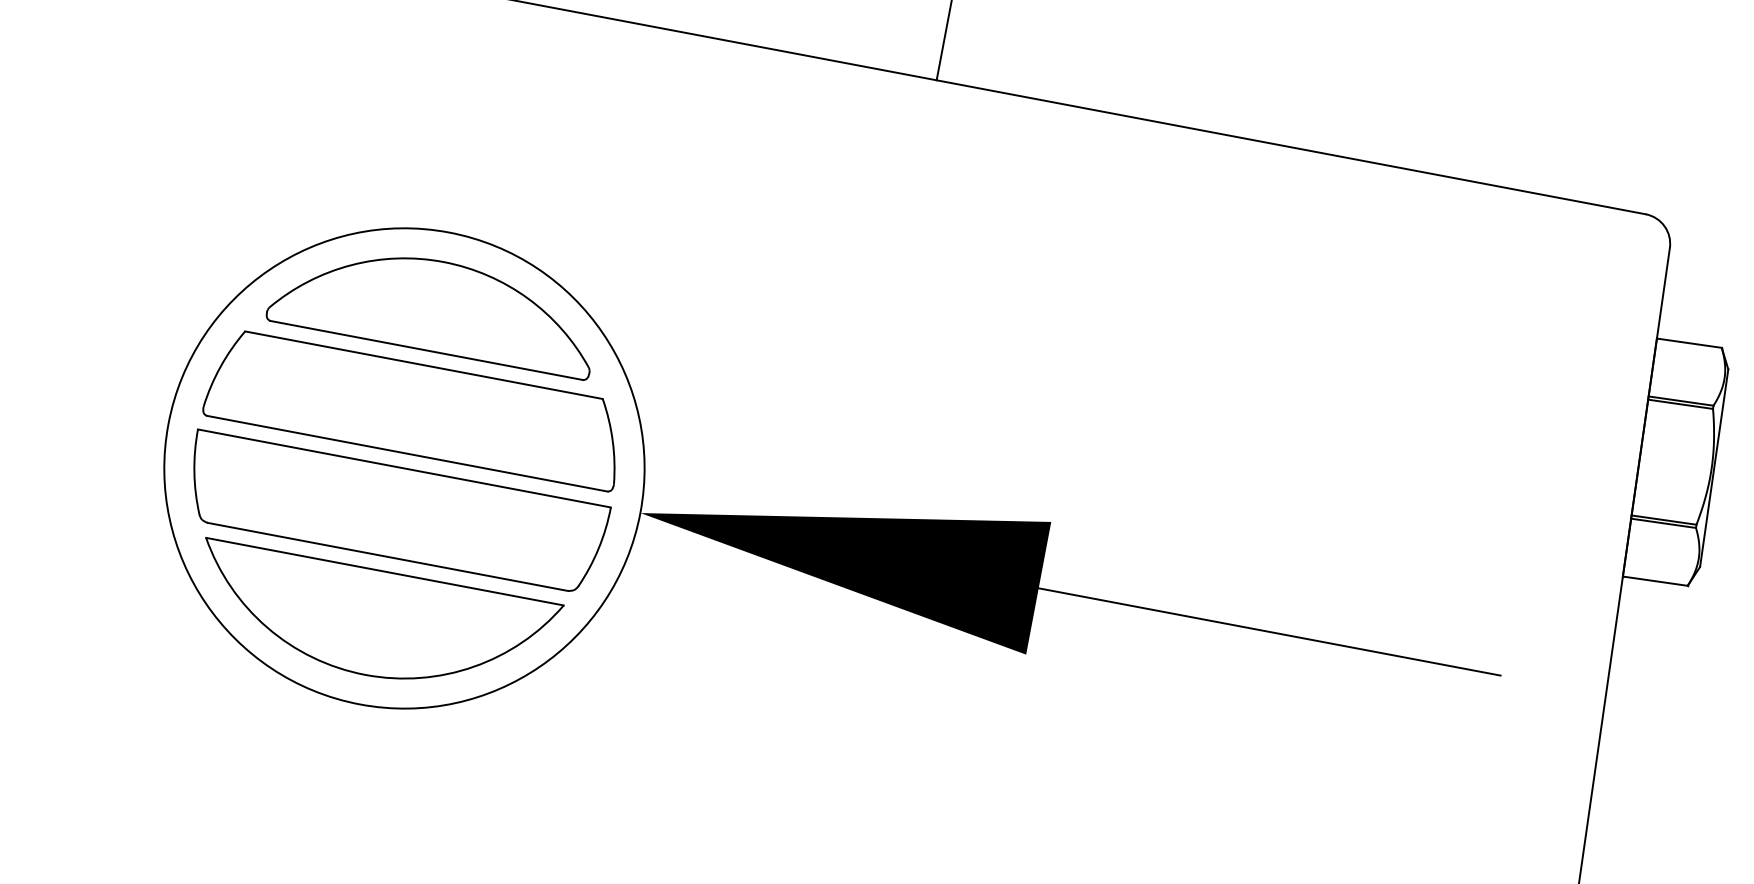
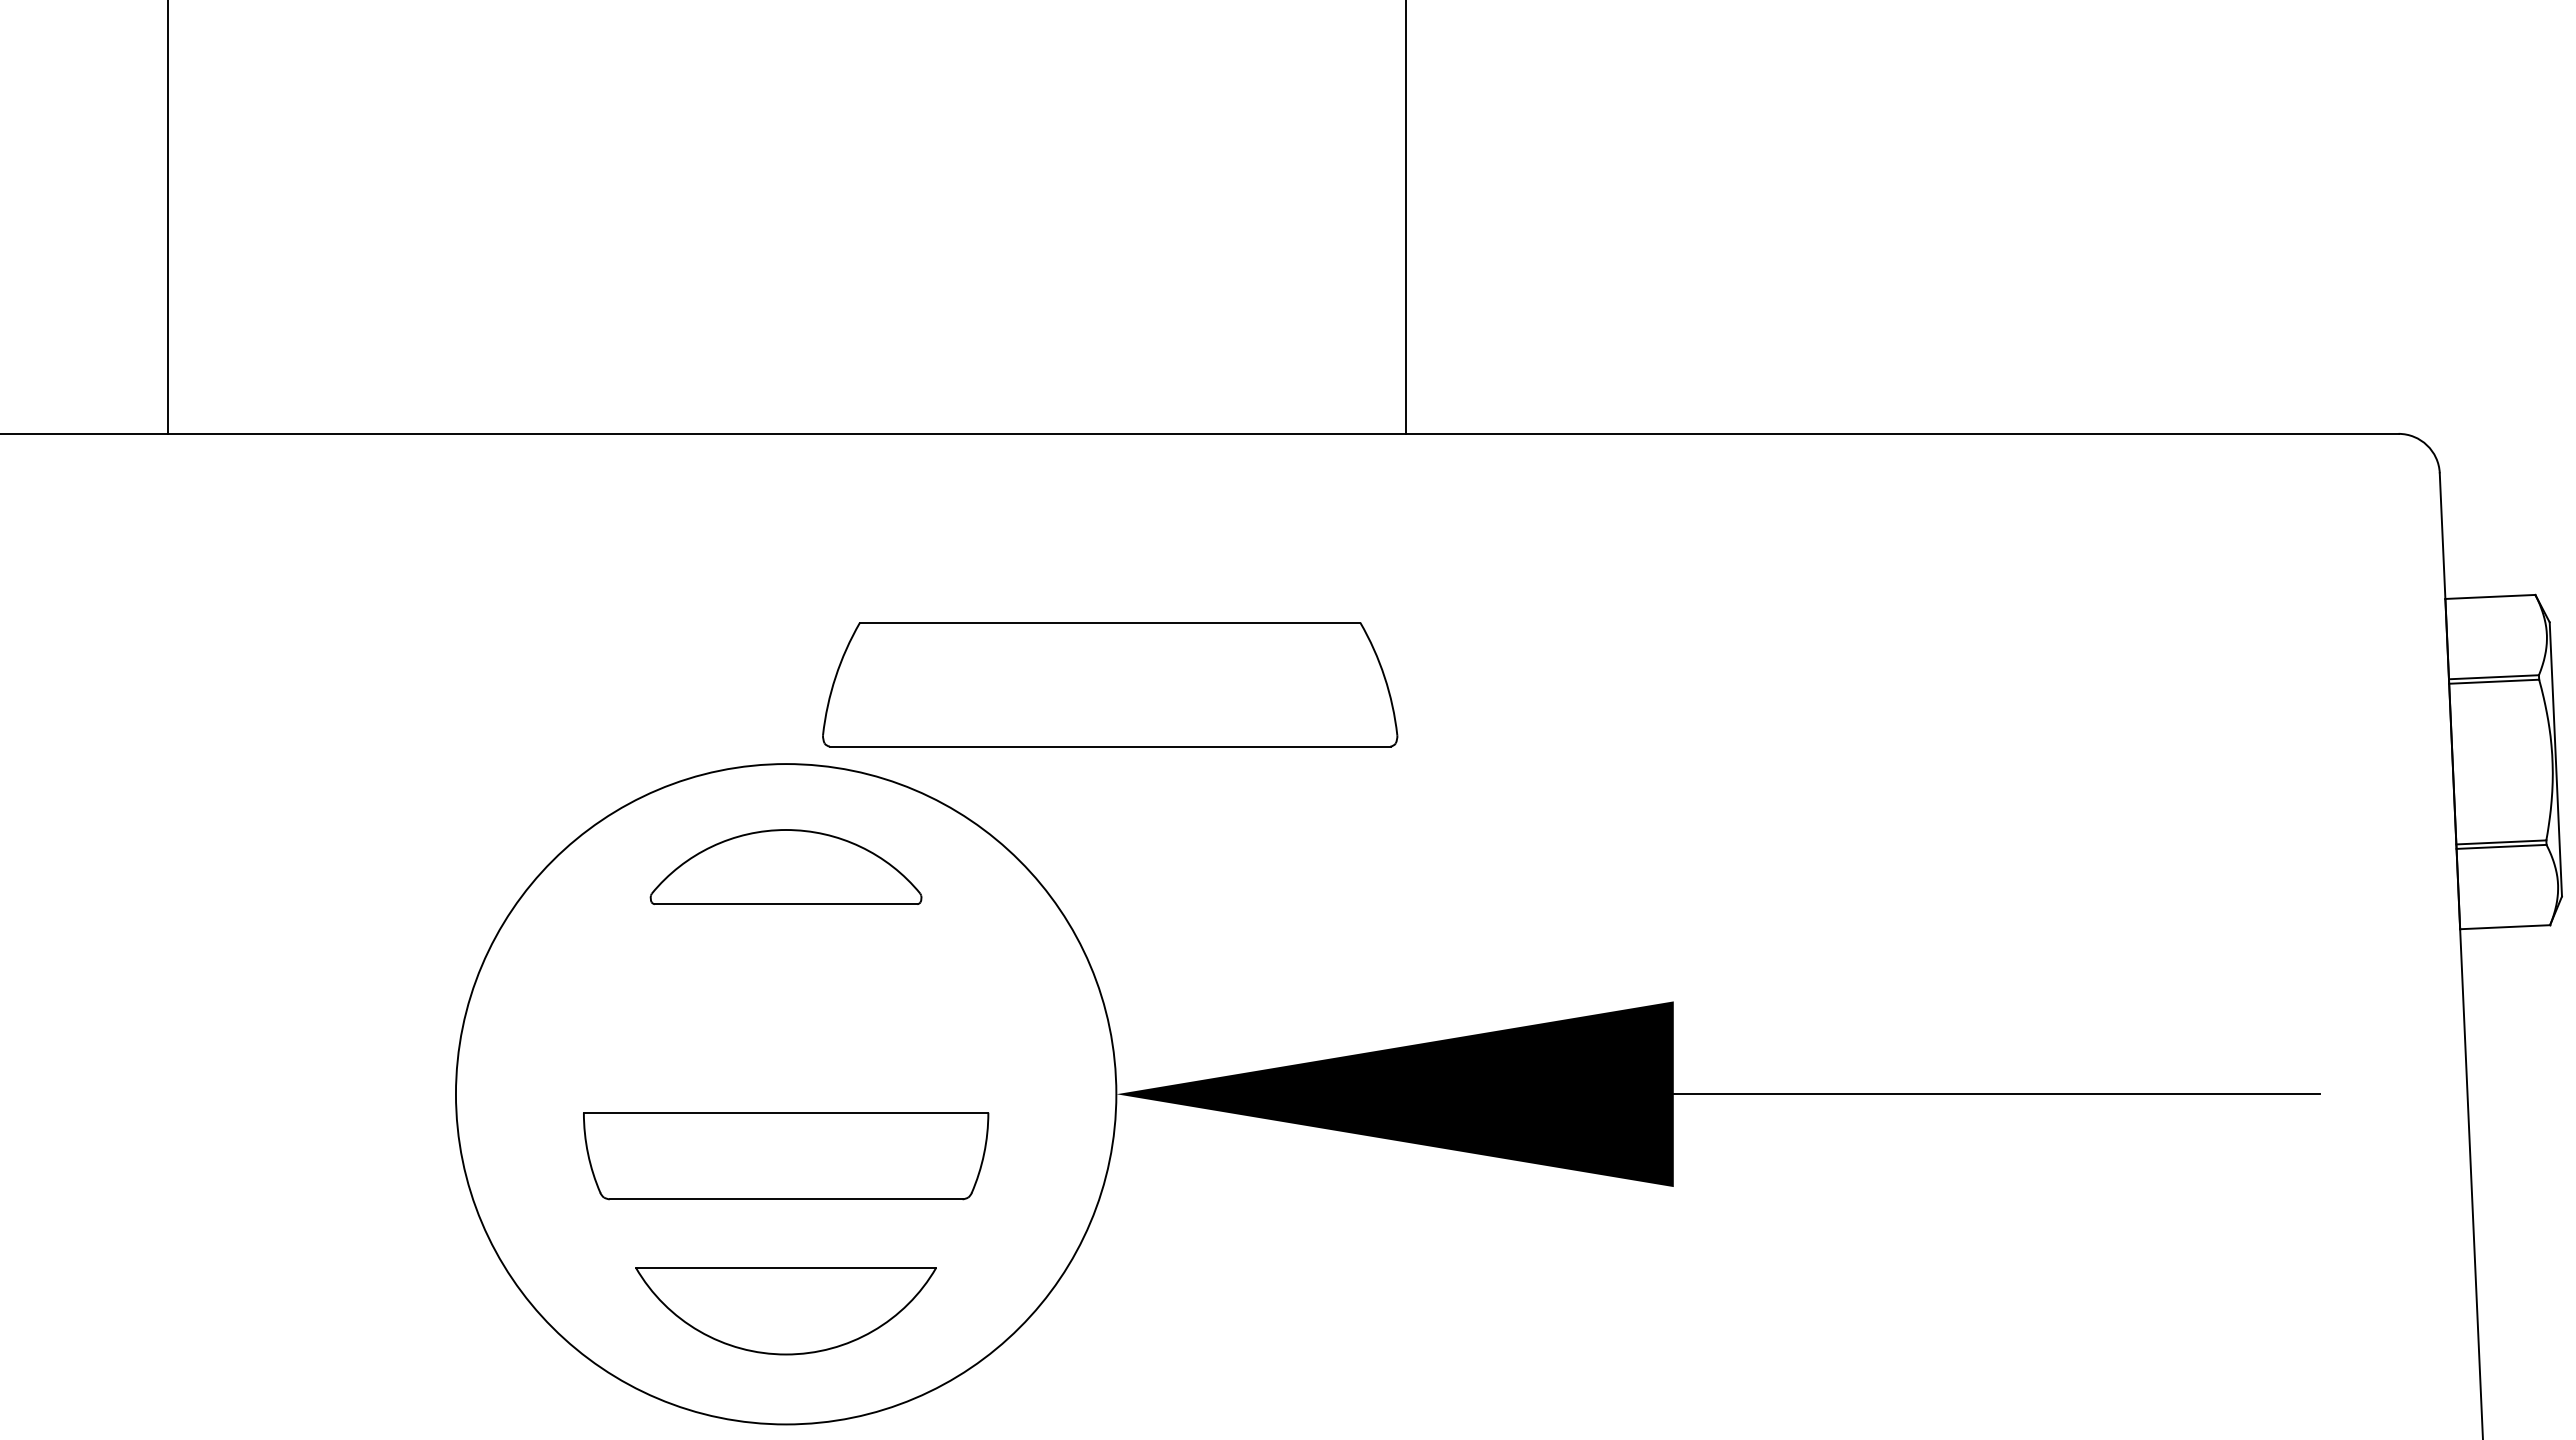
part: (434, 305) -> (785, 866), size x0.6
part: (415, 409) -> (1110, 684), moved
part: (395, 512) -> (785, 1155), size x0.7
part: (374, 623) -> (785, 1311), size x0.6

